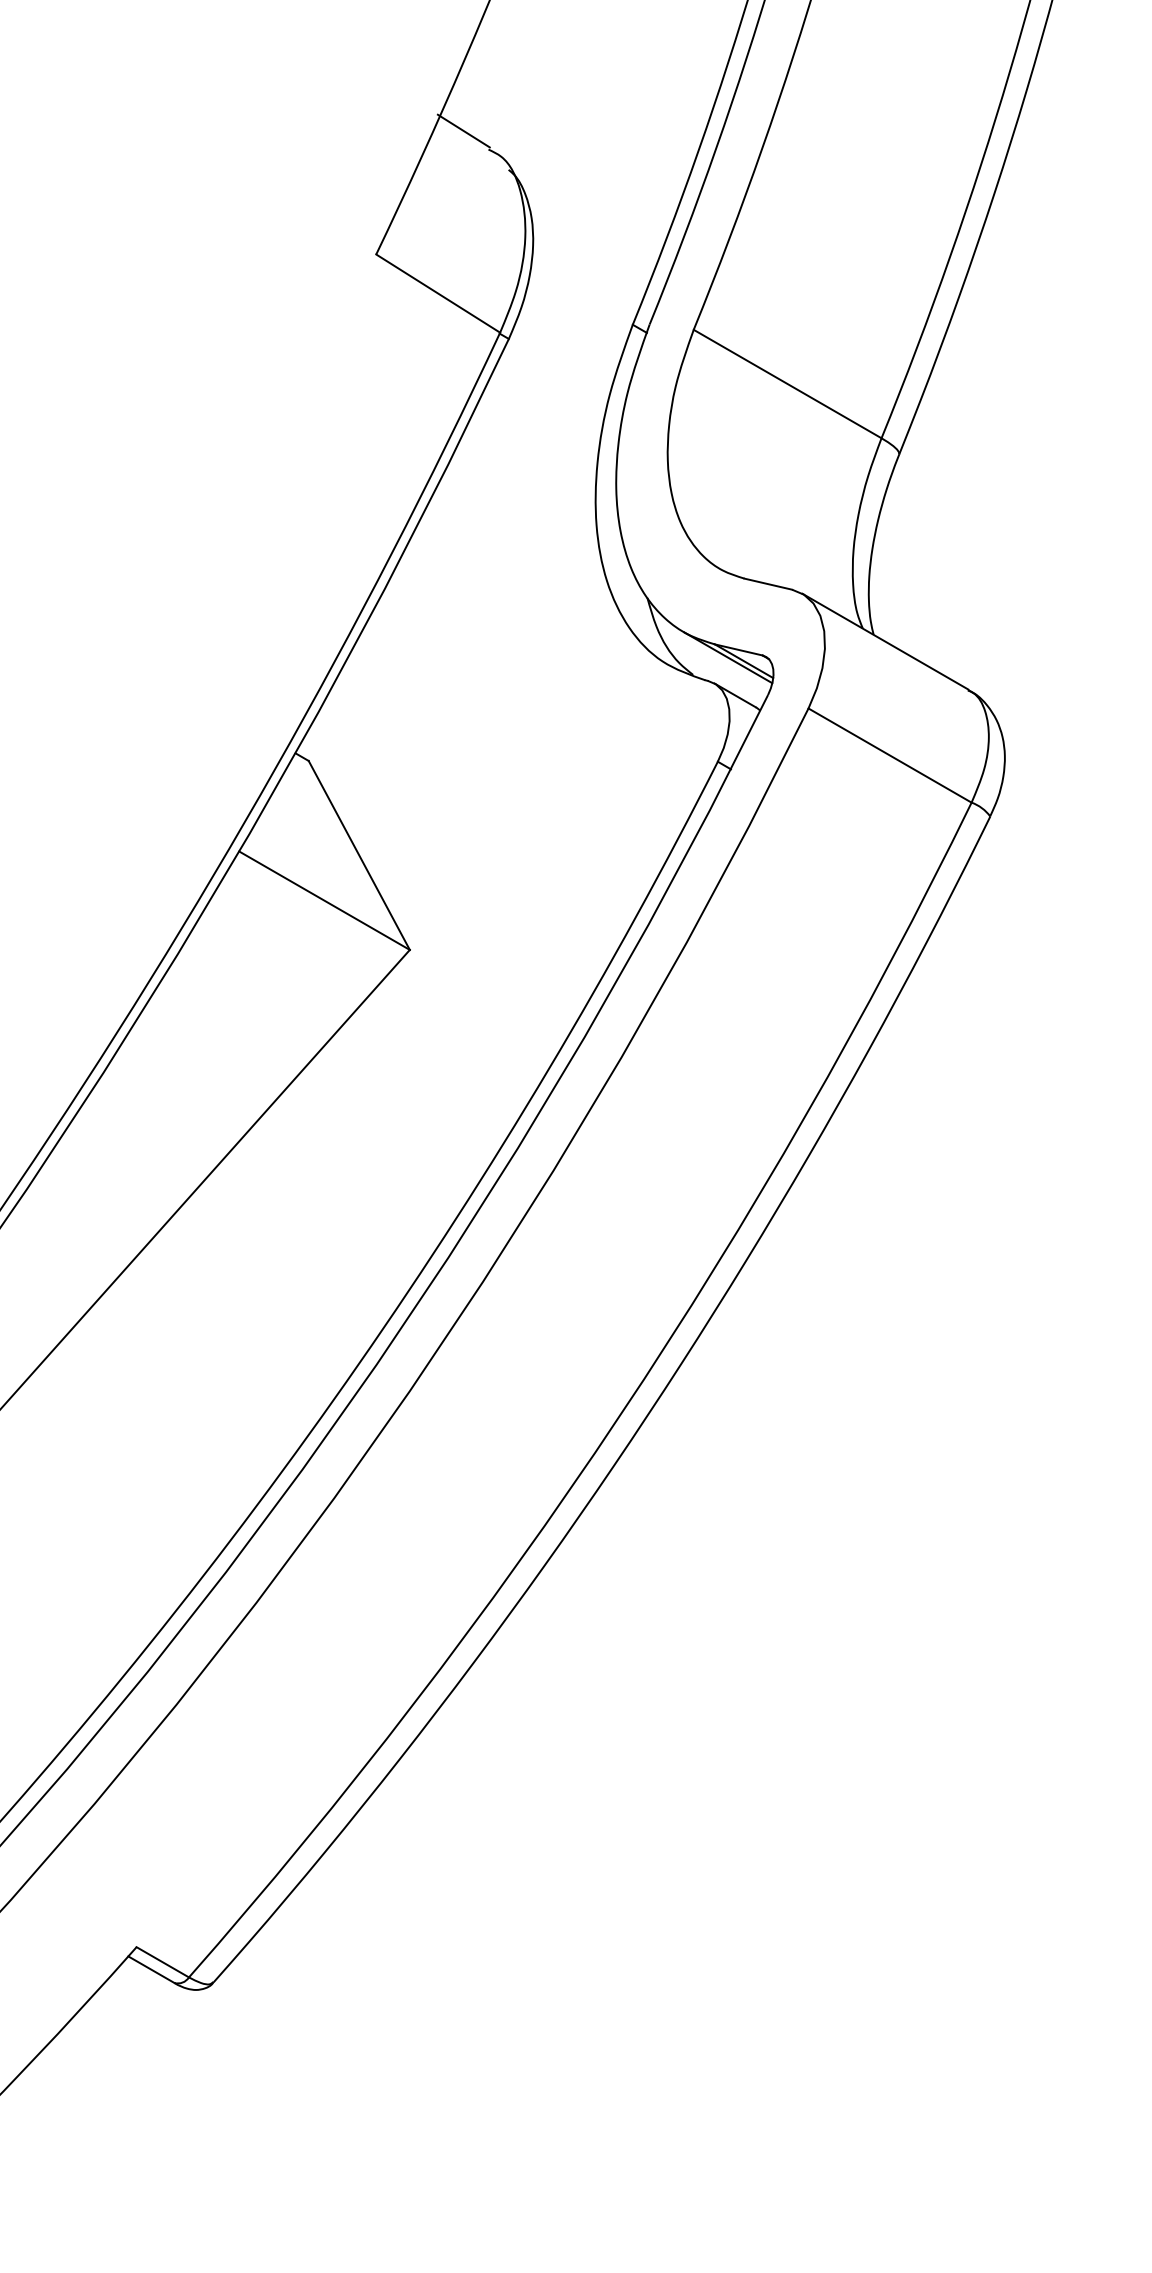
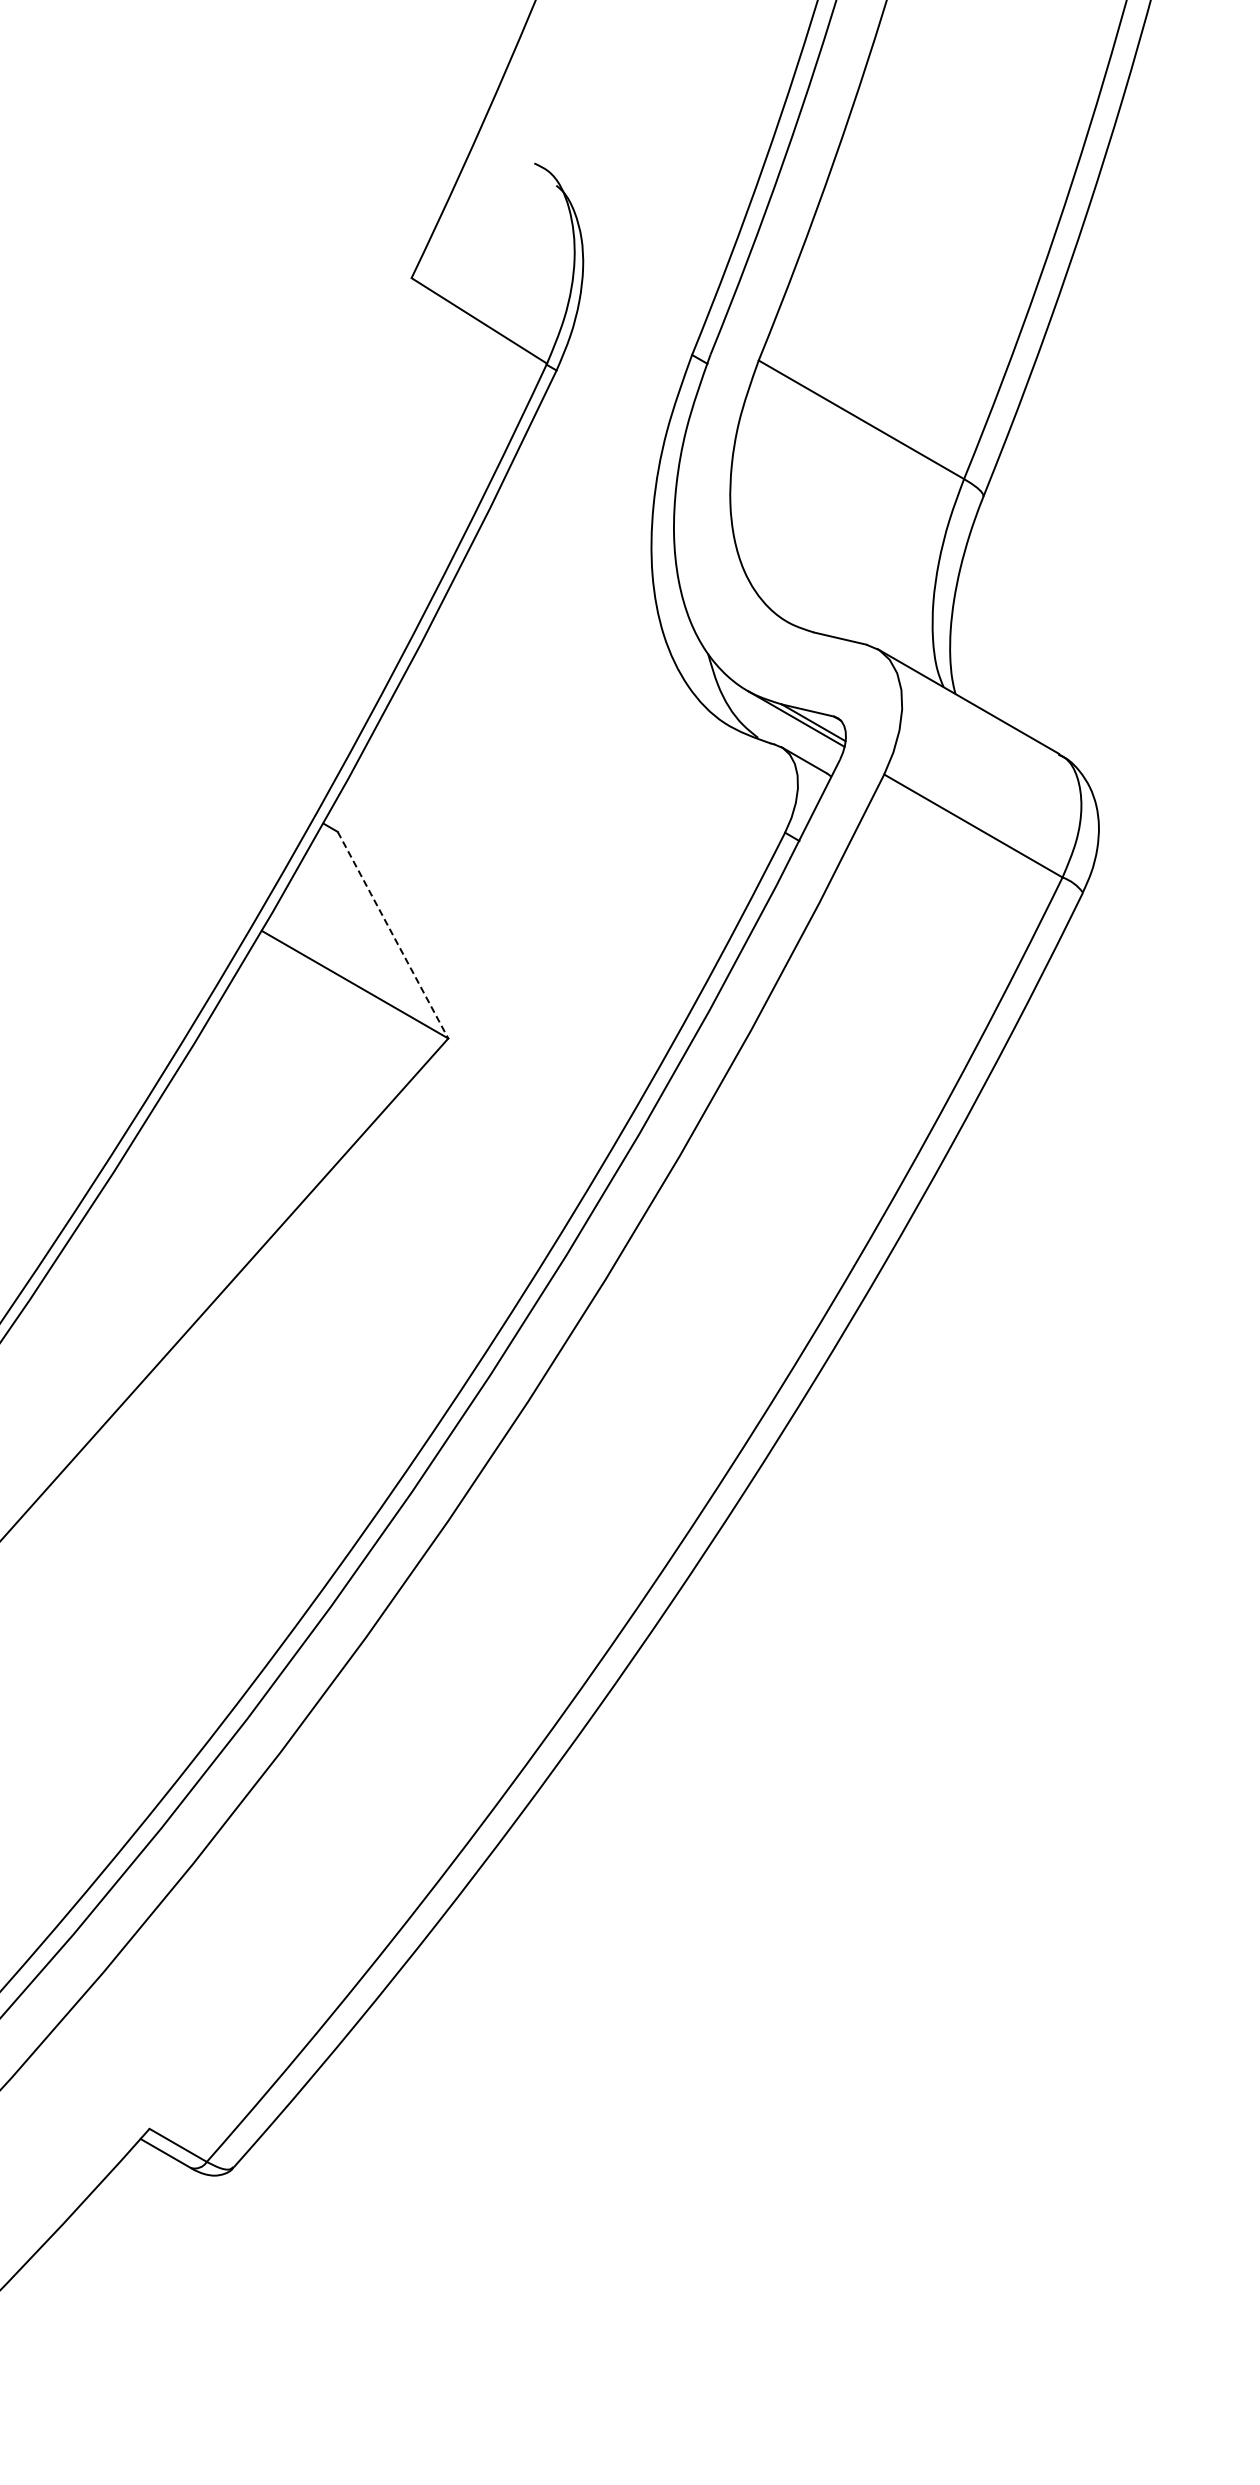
line: (463, 131) -> (506, 143), removed
line: (359, 855) -> (393, 935), solid -> dashed

